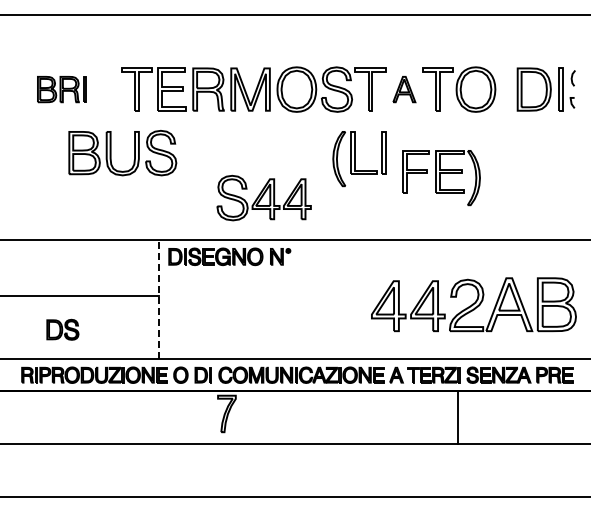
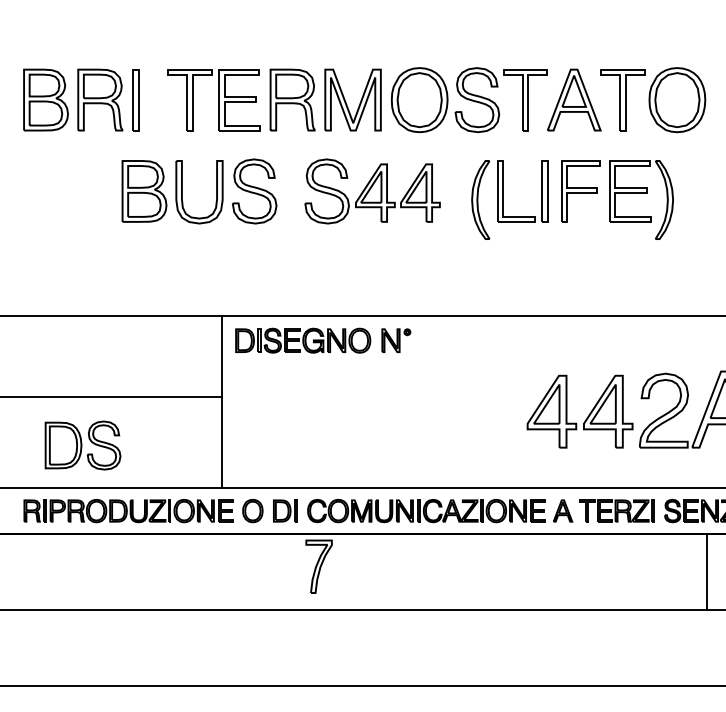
part: (61, 89) -> (81, 99), size x1.67
part: (404, 89) -> (574, 99), size x1.67
part: (111, 153) -> (183, 192), moved
part: (441, 178) -> (617, 200), moved
part: (263, 197) -> (371, 190), moved
line: (159, 299) -> (222, 402), dashed -> solid
part: (62, 329) -> (82, 445), size x1.67
line: (457, 416) -> (706, 570), moved

